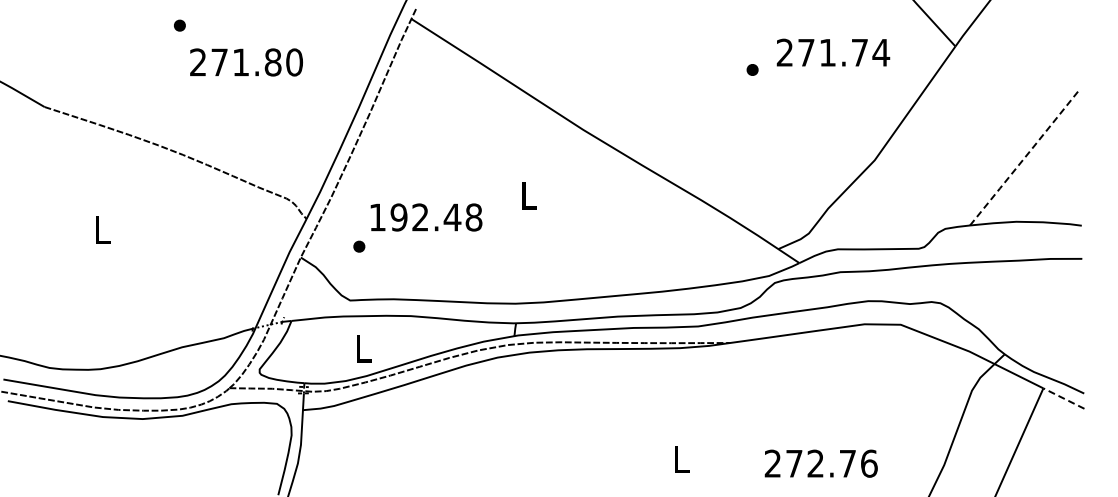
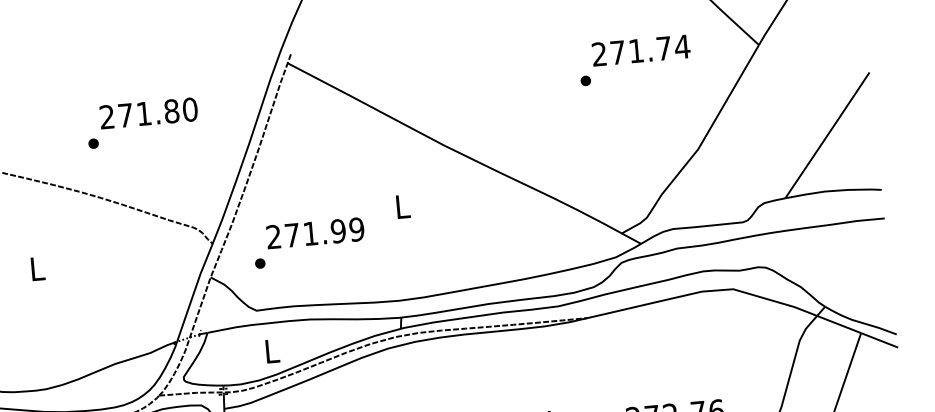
part: (179, 25) -> (93, 143), moved
text: (833, 52) -> (641, 50), moved
line: (1024, 157) -> (827, 135), dashed -> solid
text: (425, 217) -> (315, 233), 192.48 -> 271.99
line: (1063, 398) -> (879, 340), dashed -> solid

